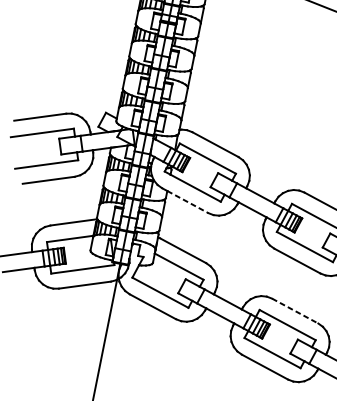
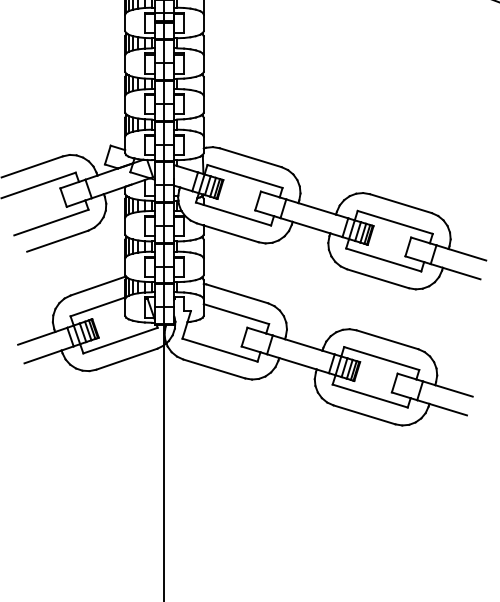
line: (188, 201) -> (231, 233), dashed -> solid
line: (295, 310) -> (387, 339), dashed -> solid

